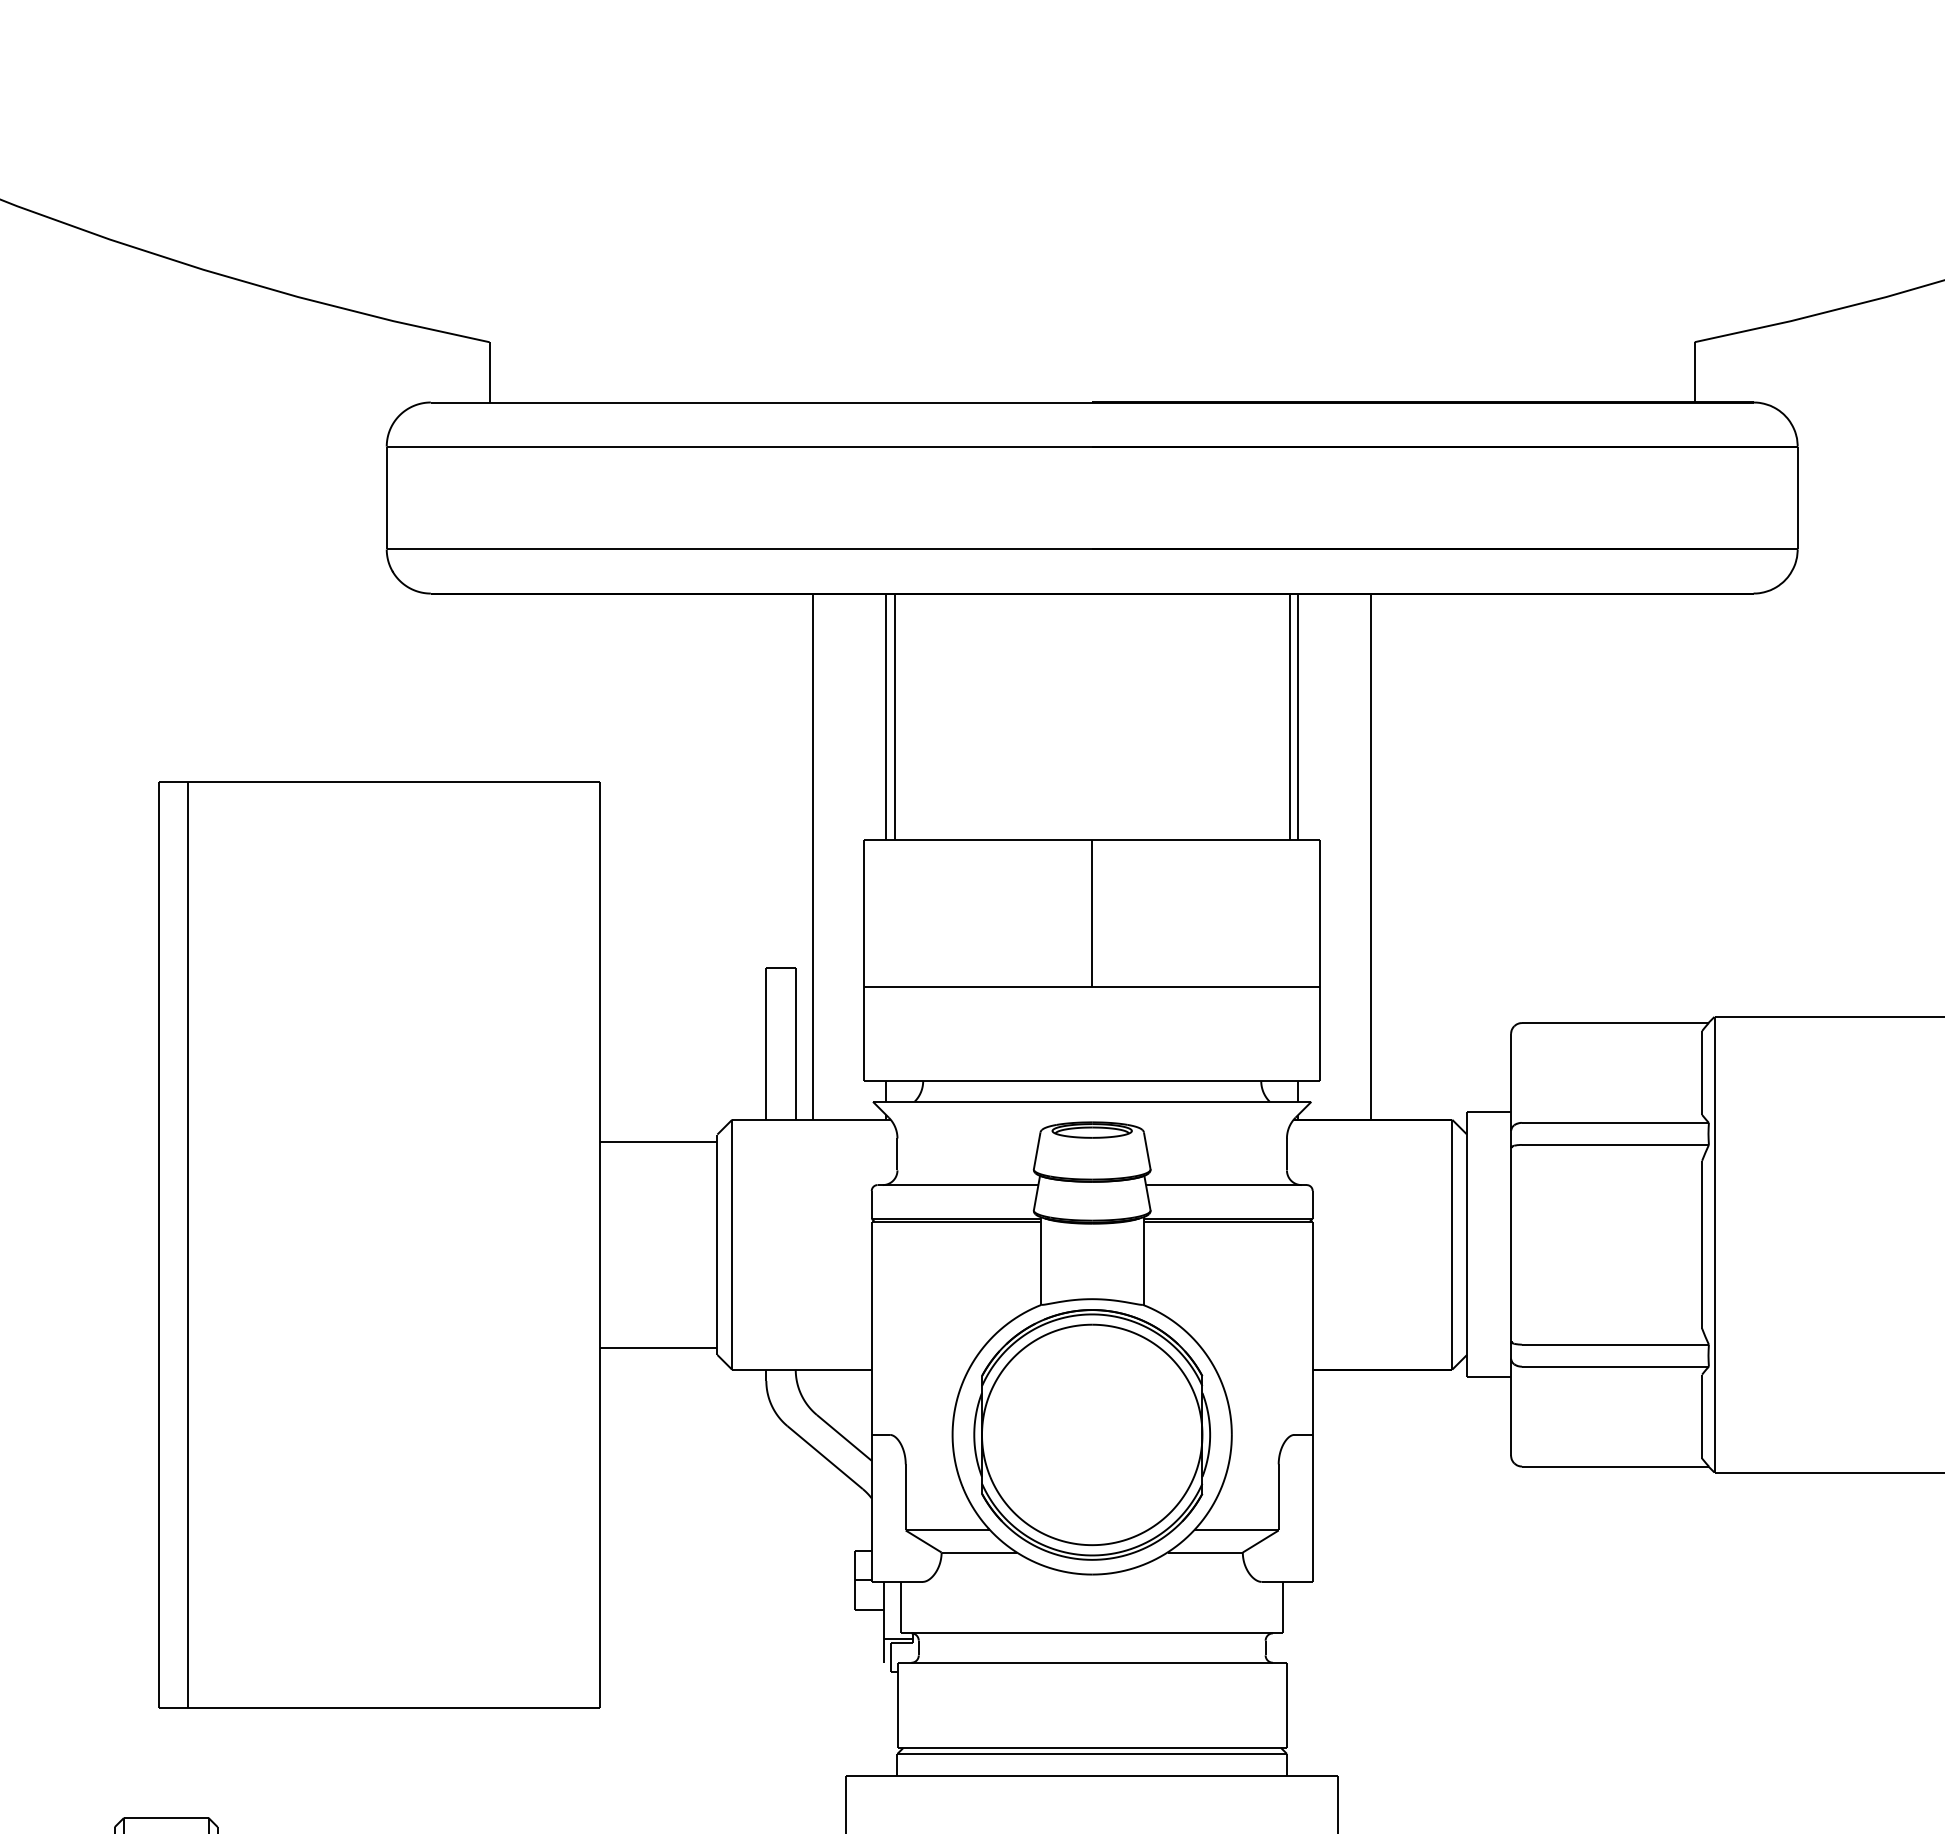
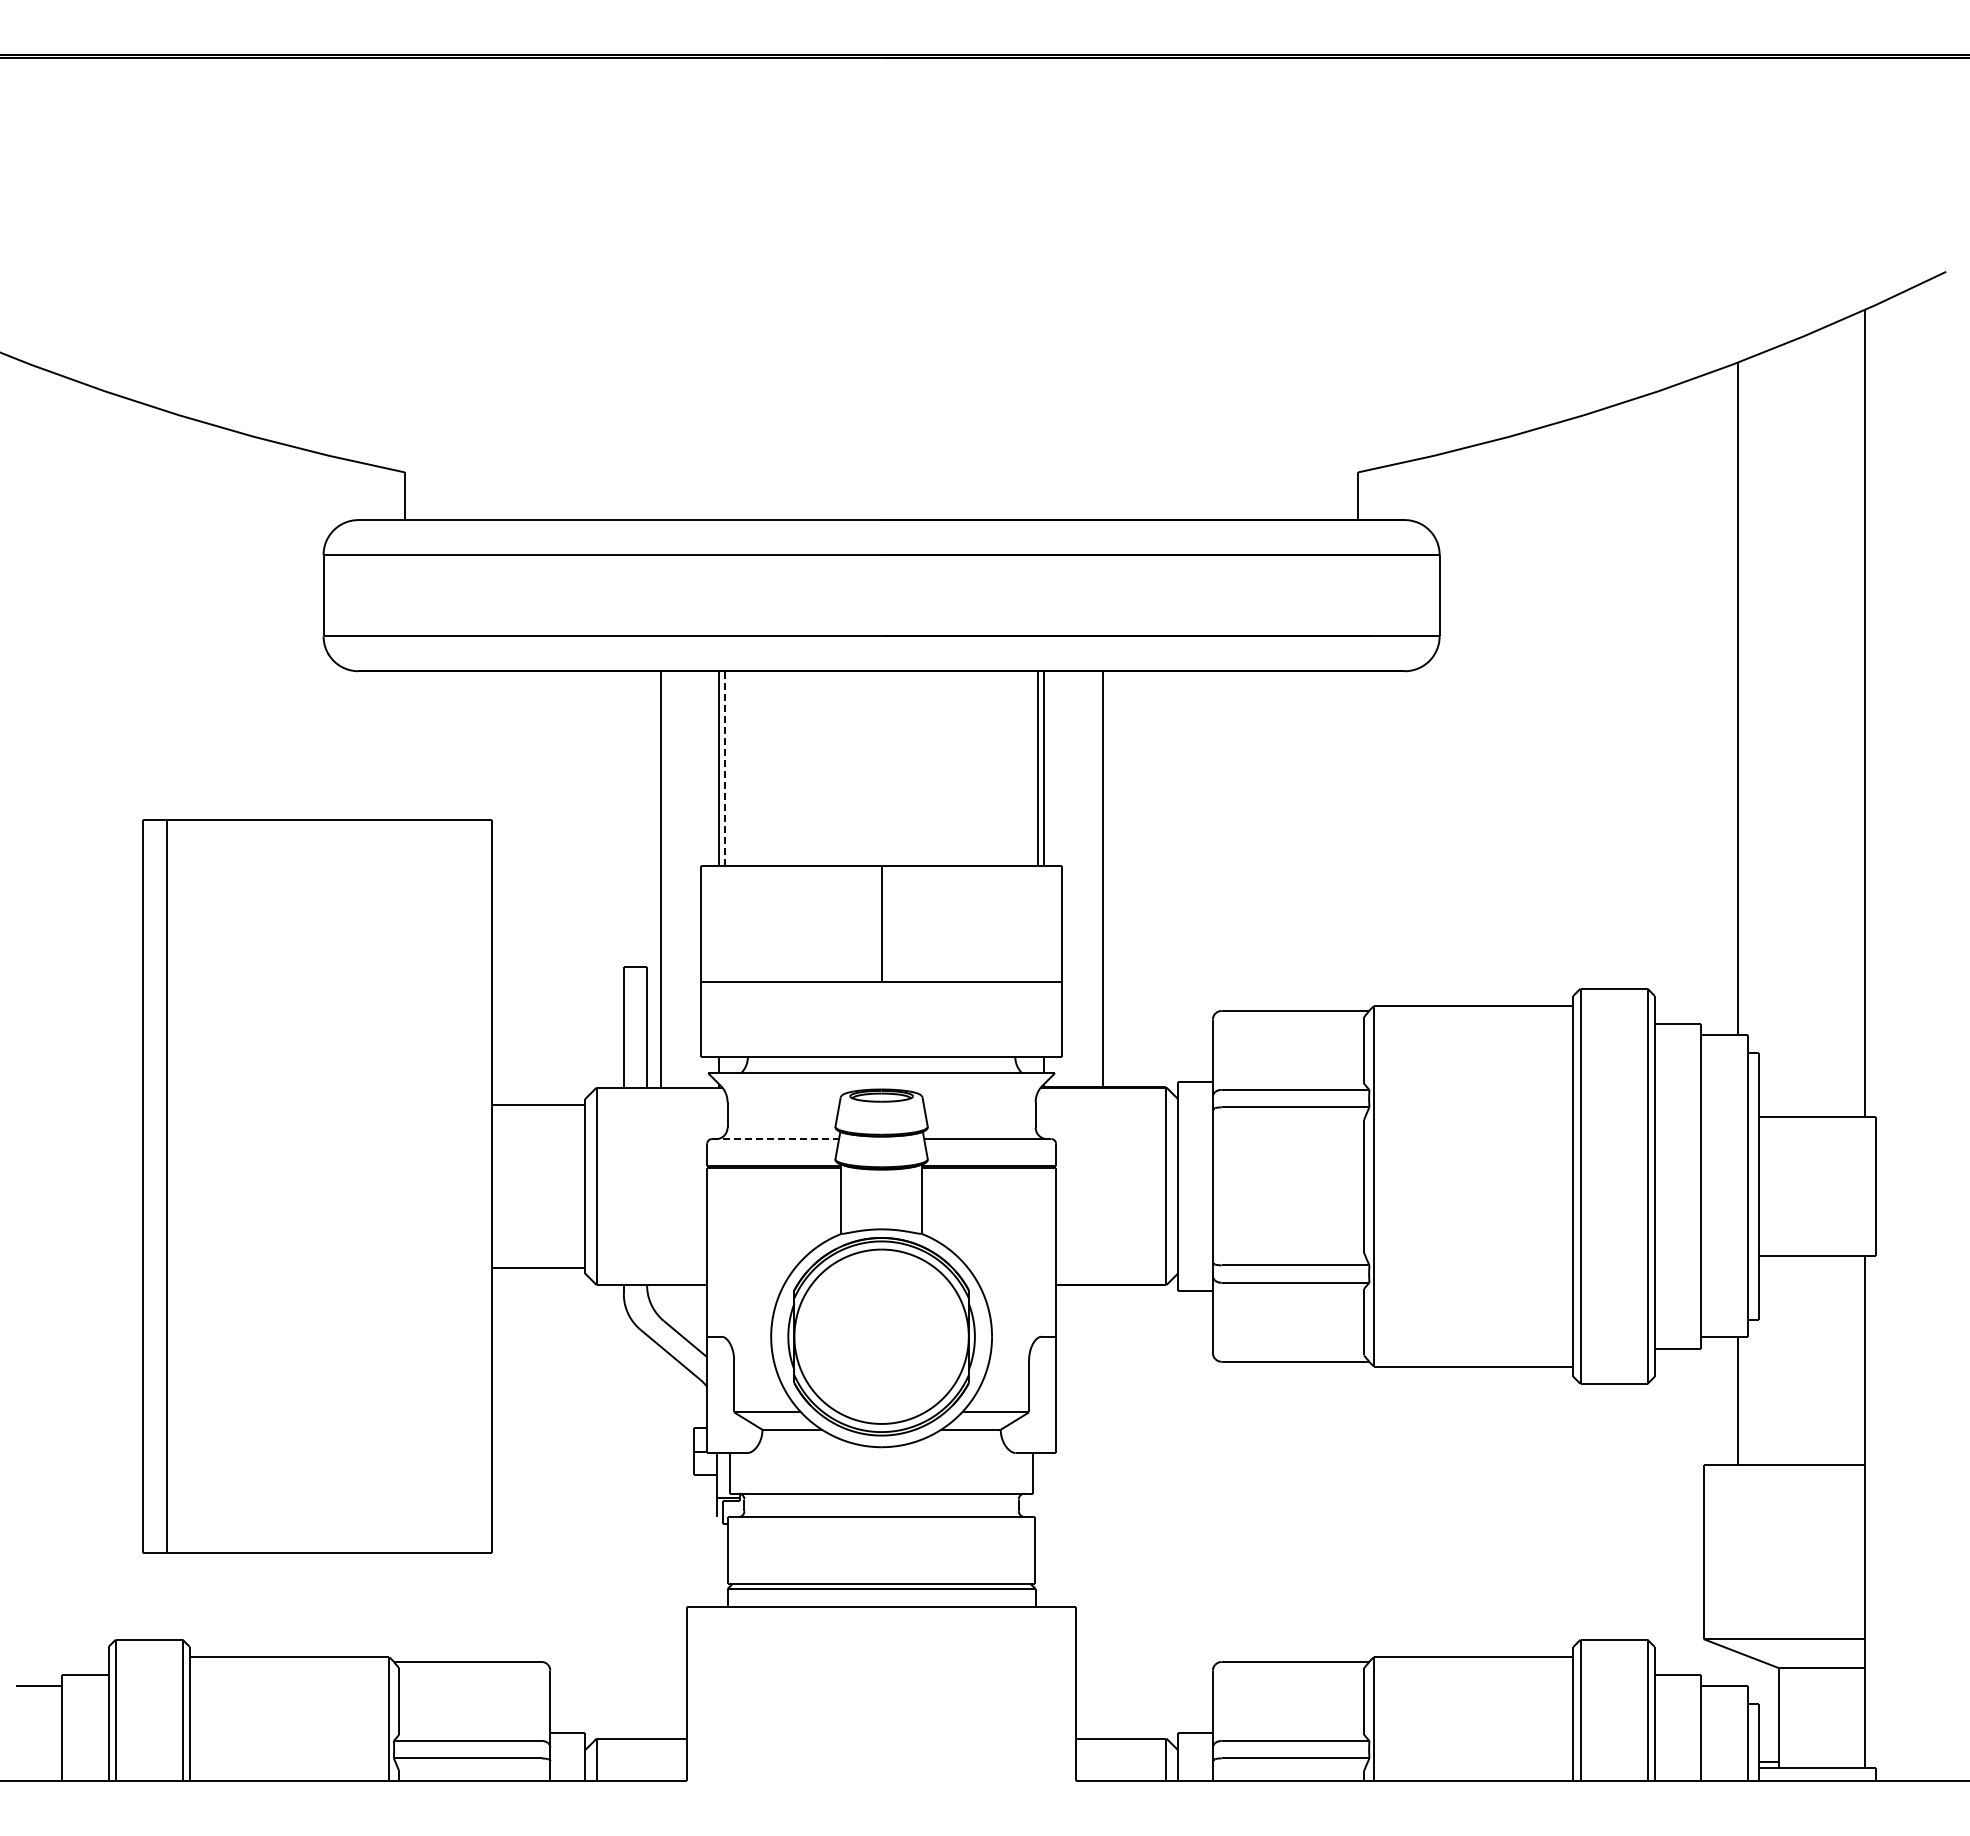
line: (894, 716) -> (725, 768), solid -> dashed
line: (958, 1185) -> (775, 1139), solid -> dashed

